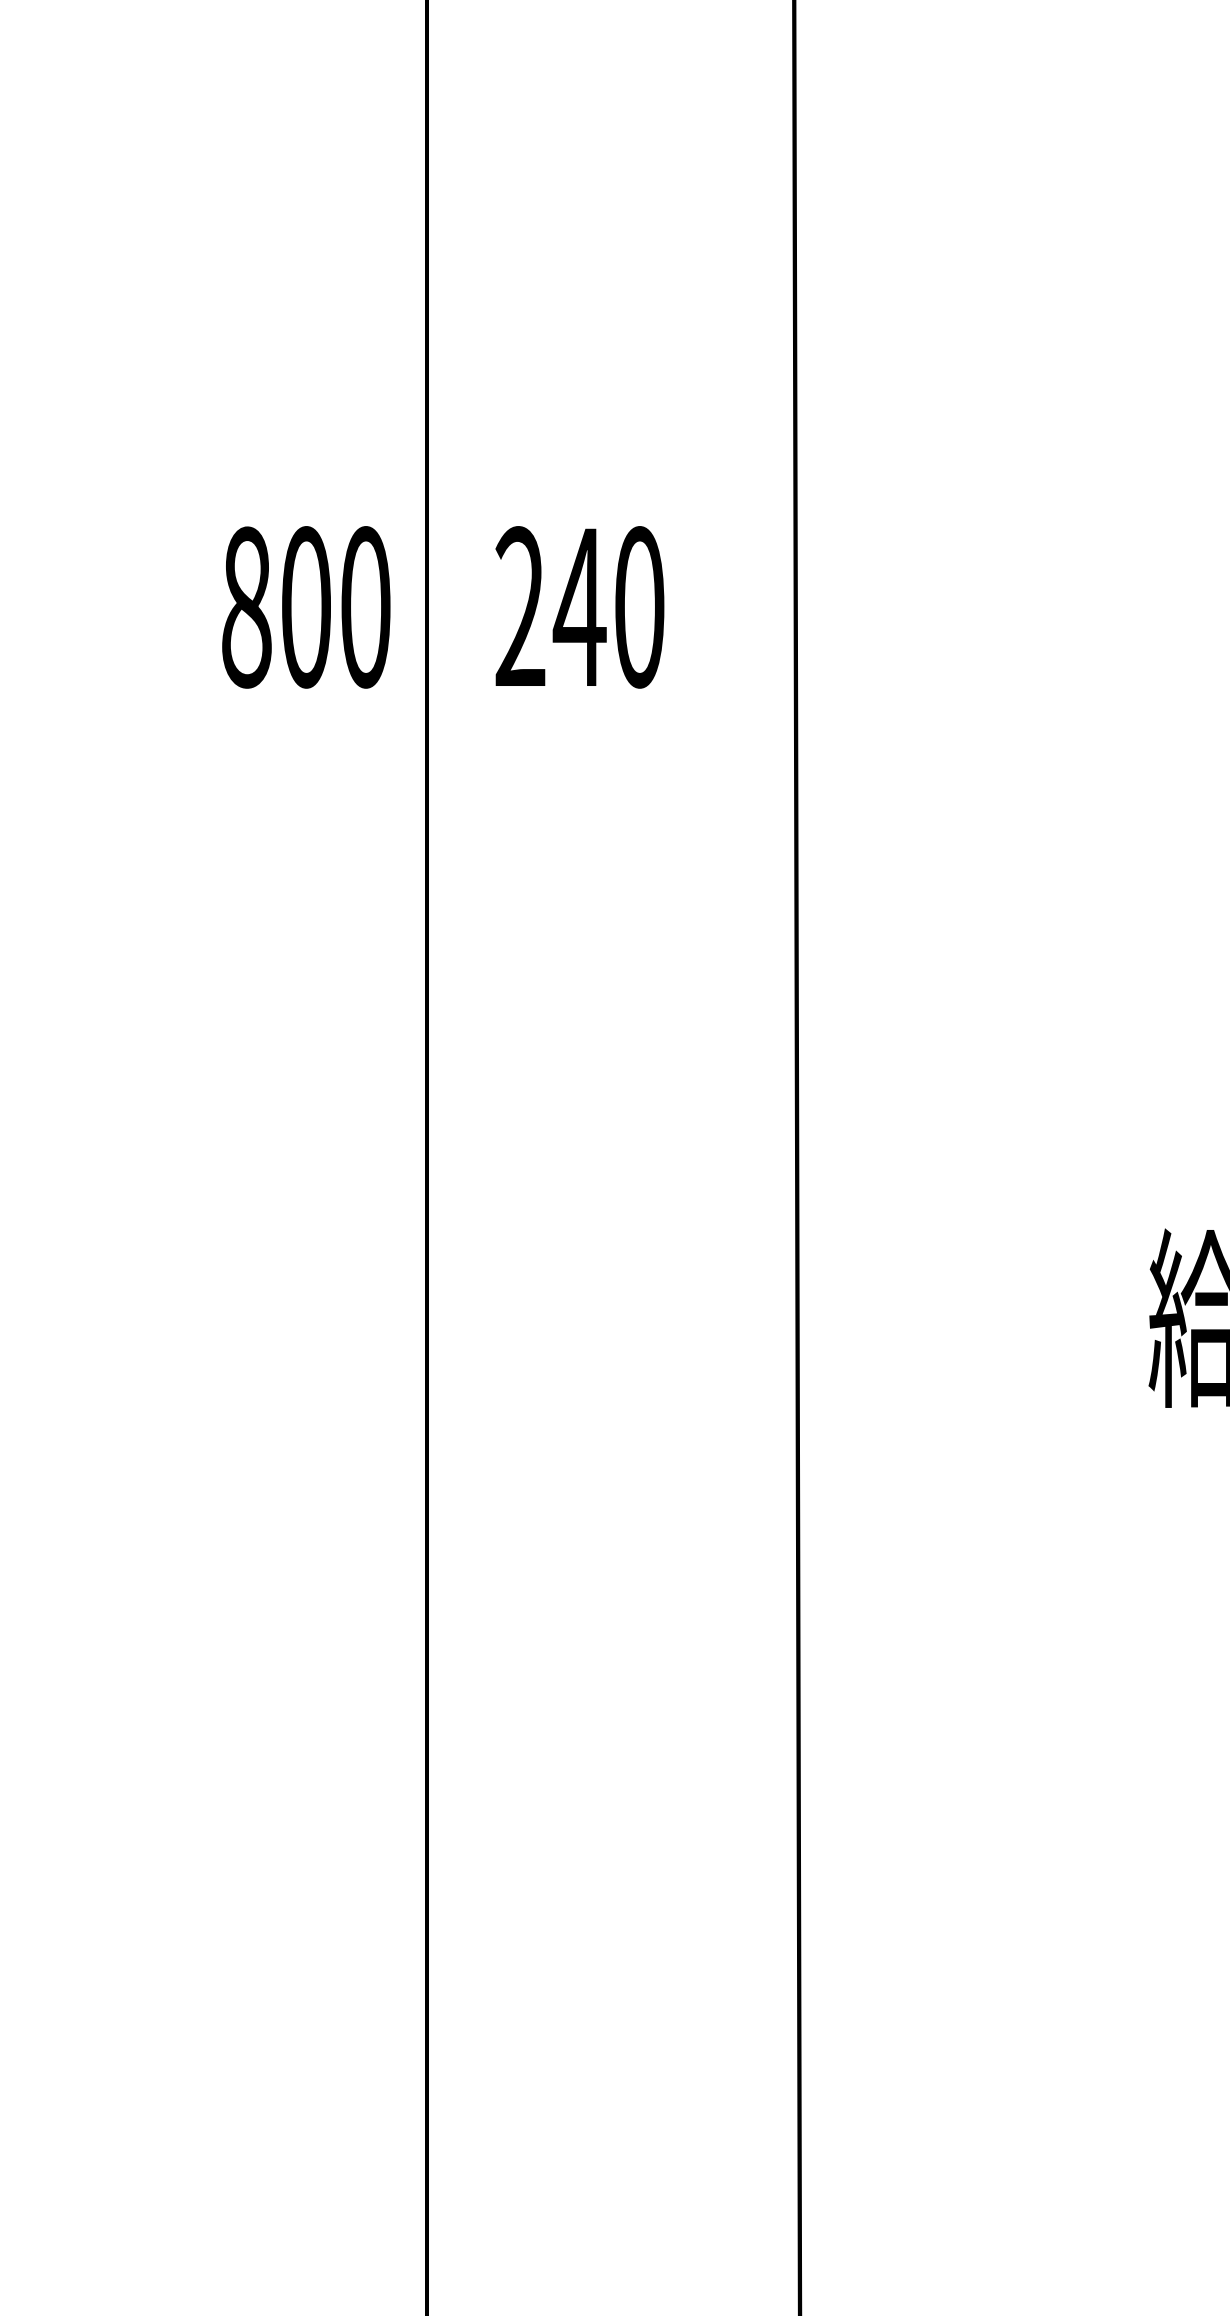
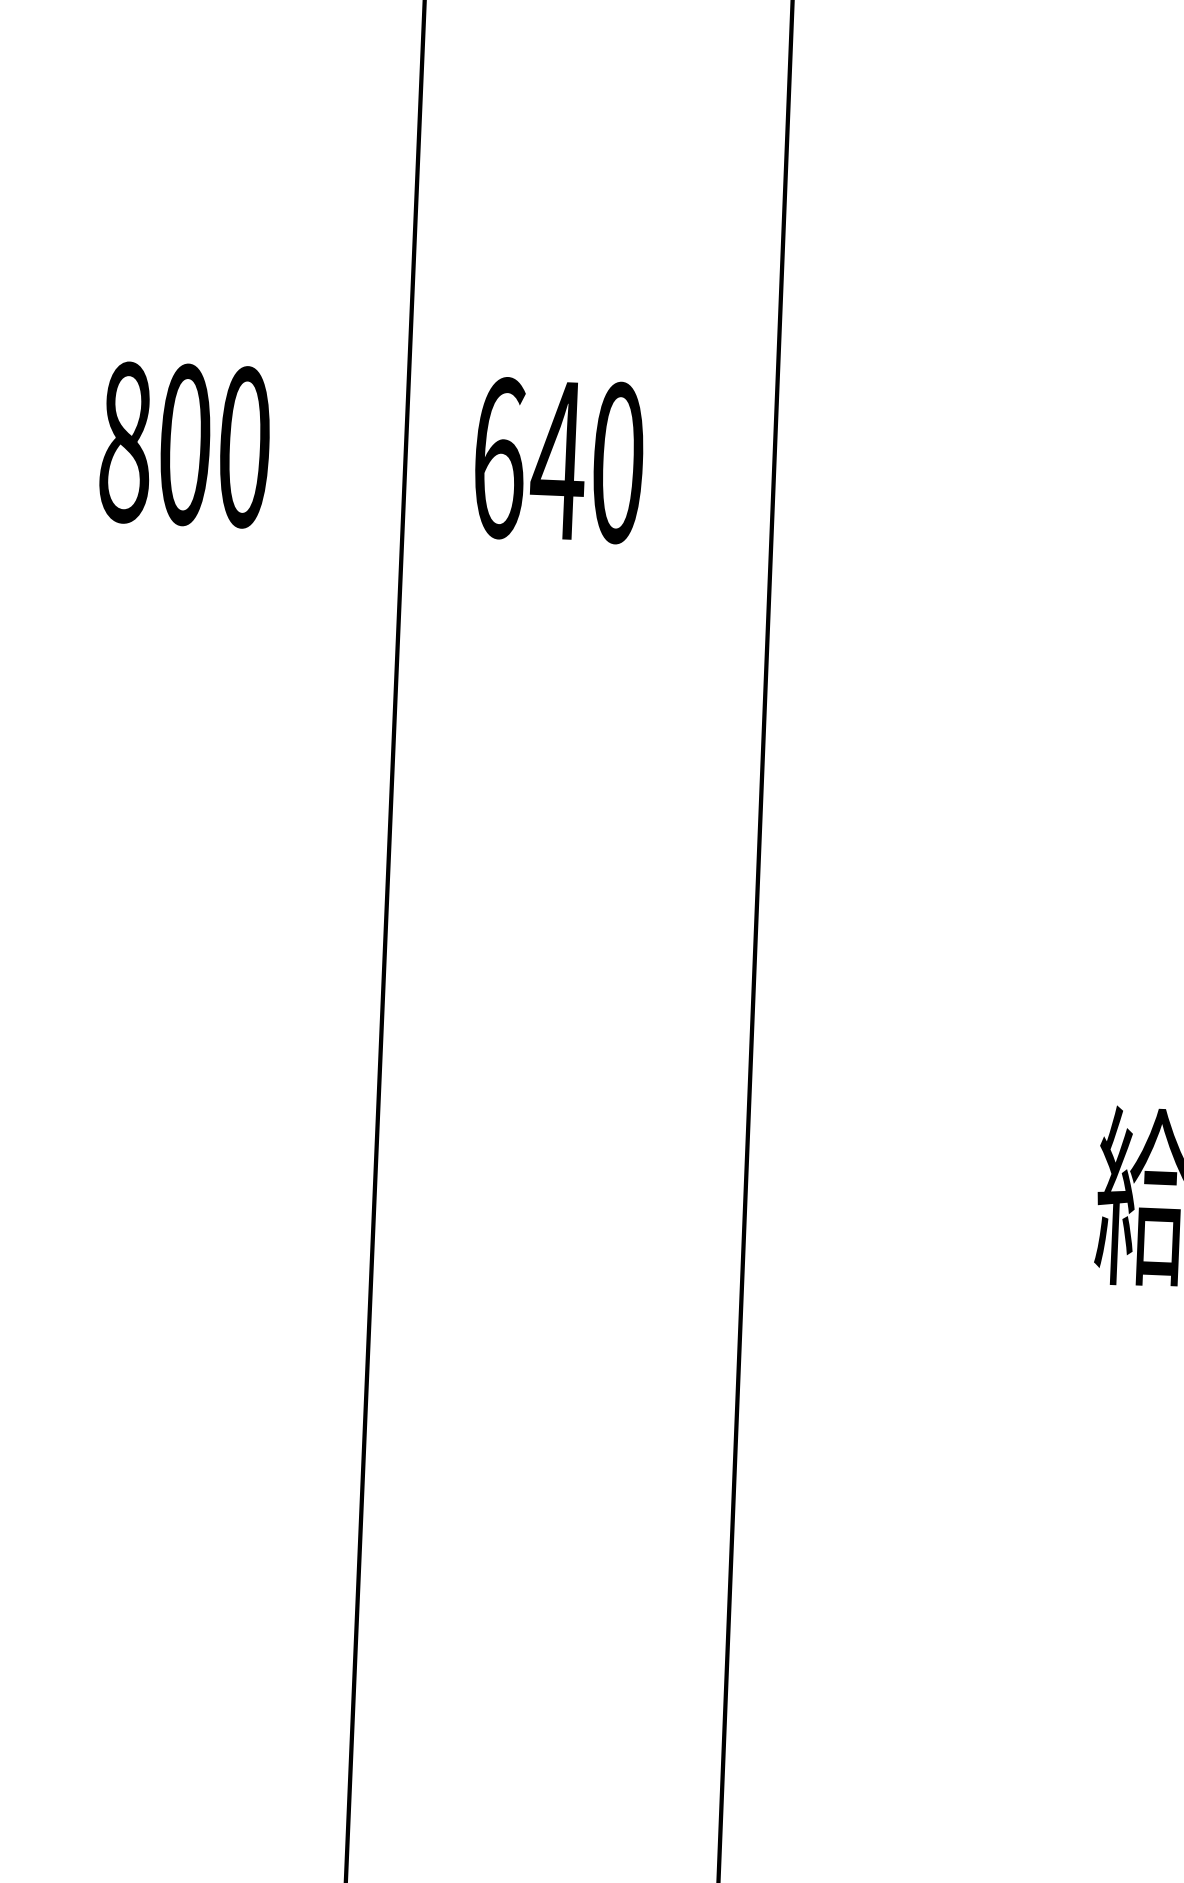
text: (306, 607) -> (185, 445), moved
text: (520, 607) -> (499, 458), 240 -> 640

